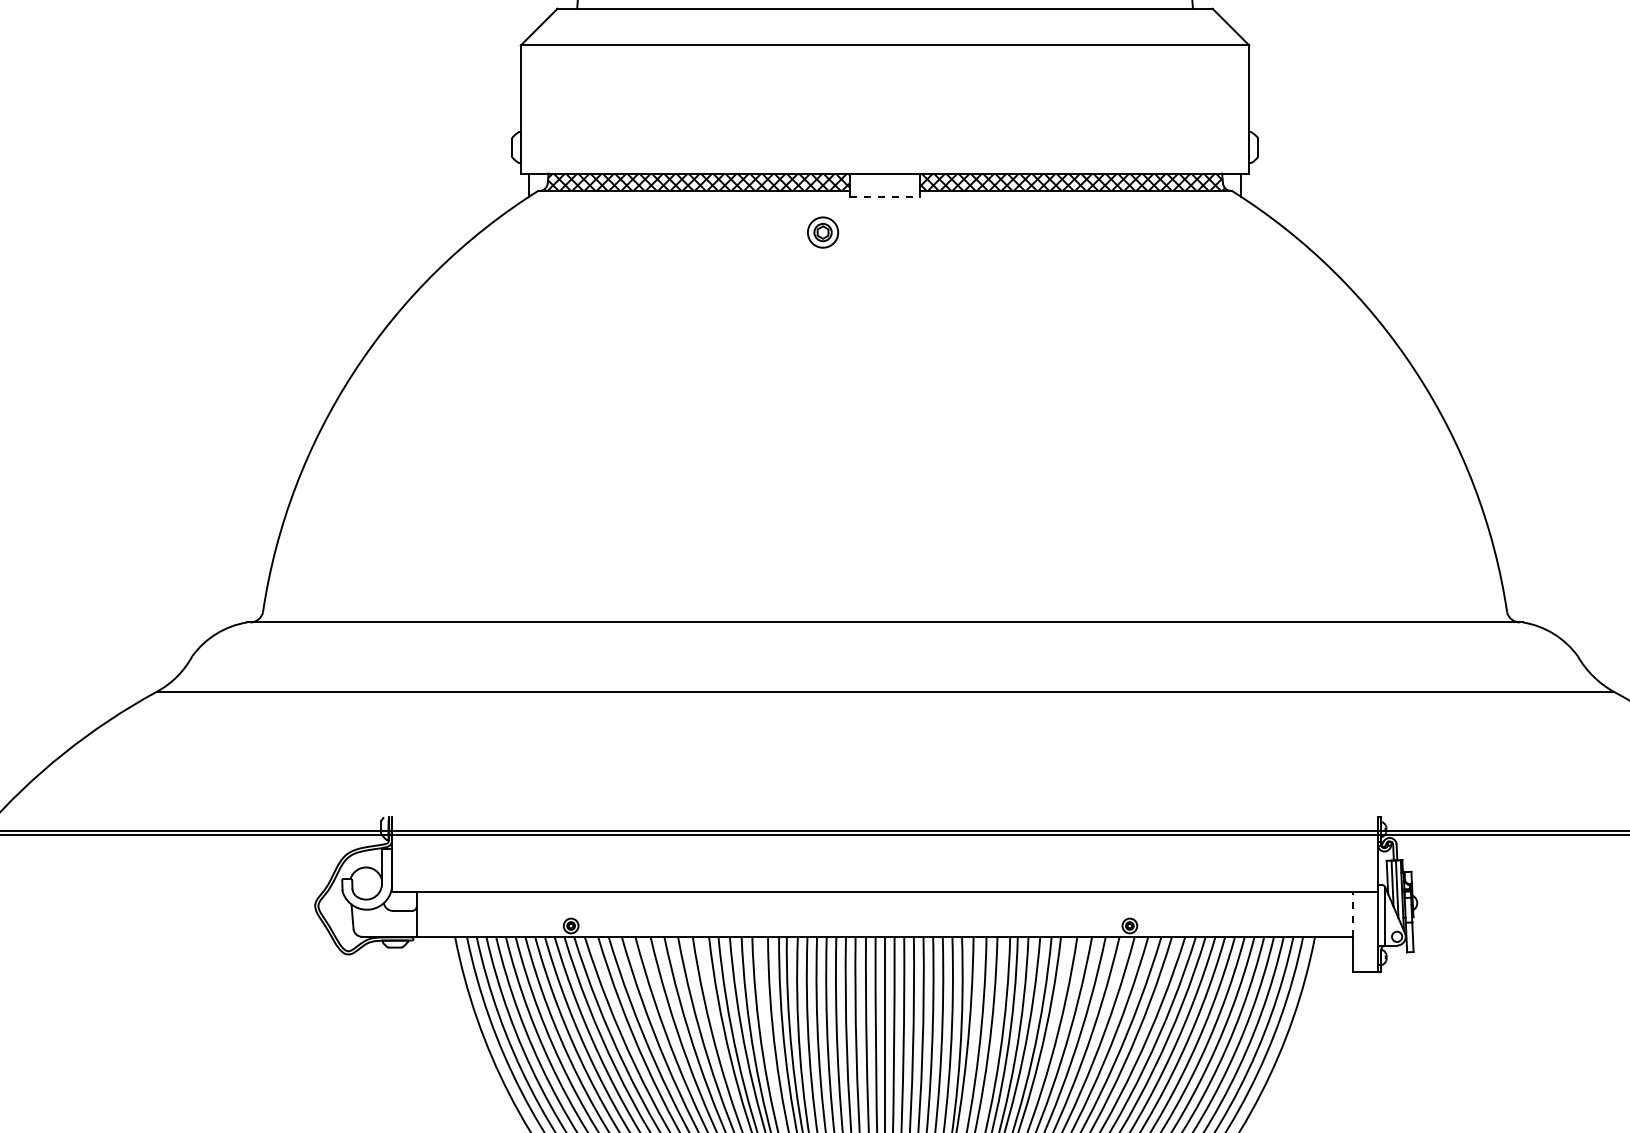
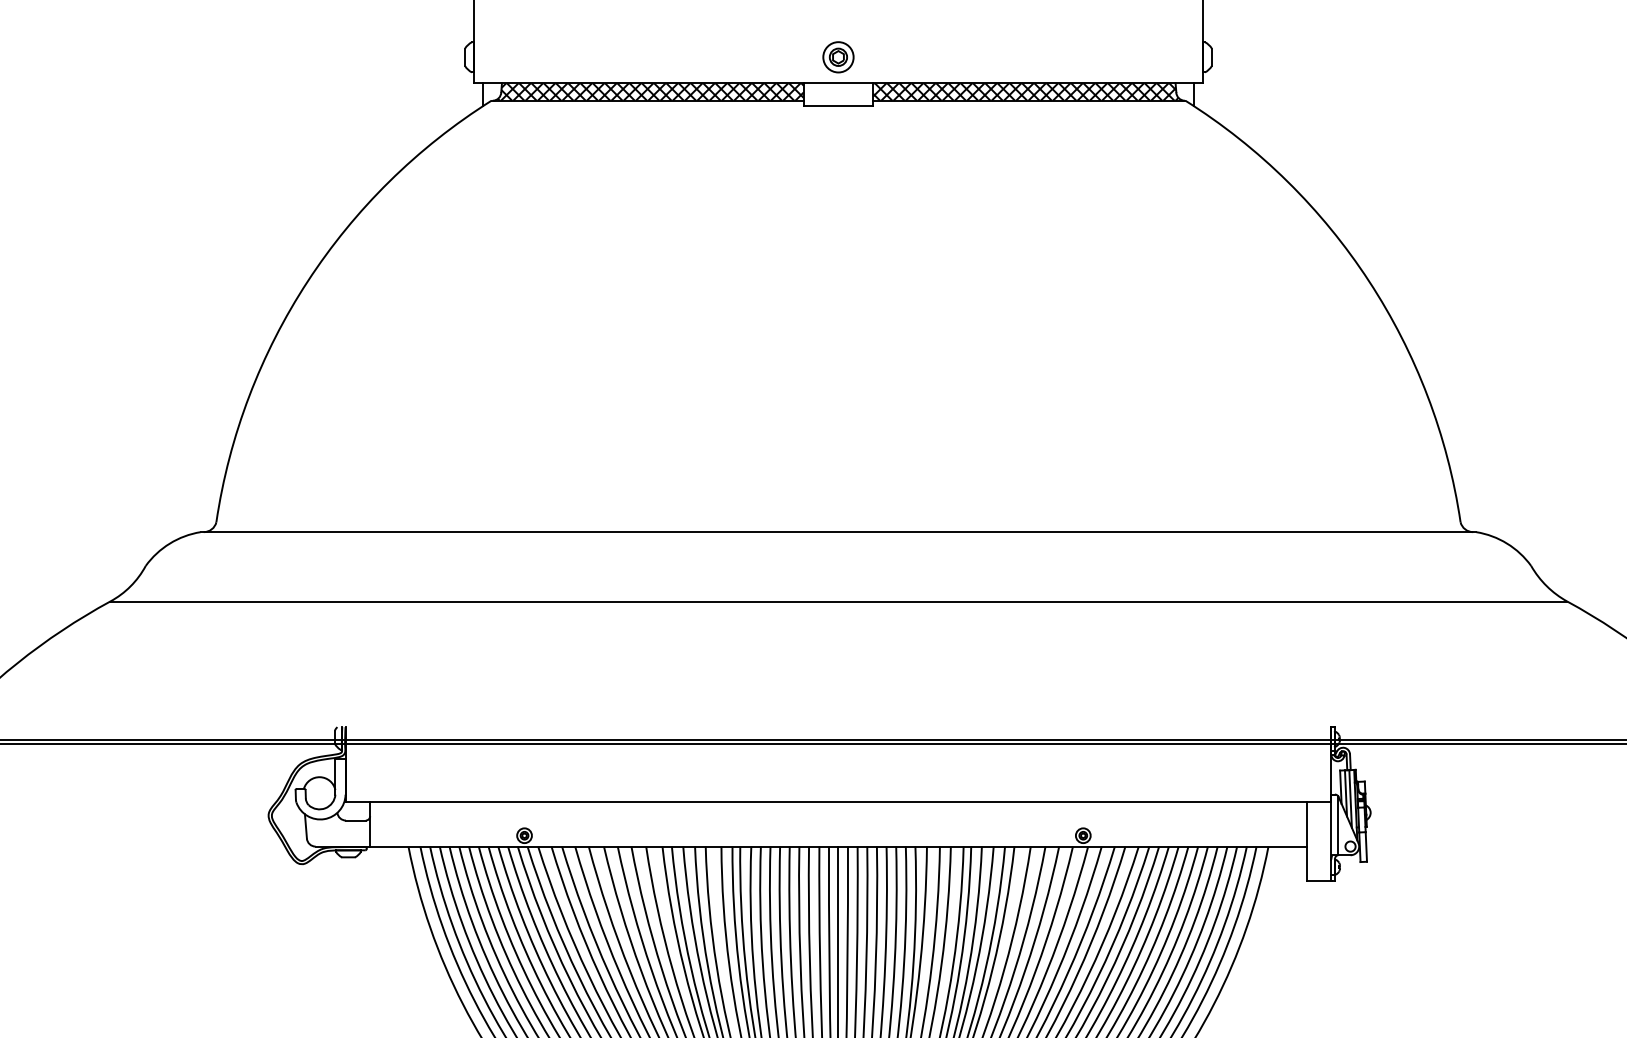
line: (885, 196) -> (838, 106), dashed -> solid
part: (823, 232) -> (838, 57), moved
line: (1353, 914) -> (1306, 824), dashed -> solid

